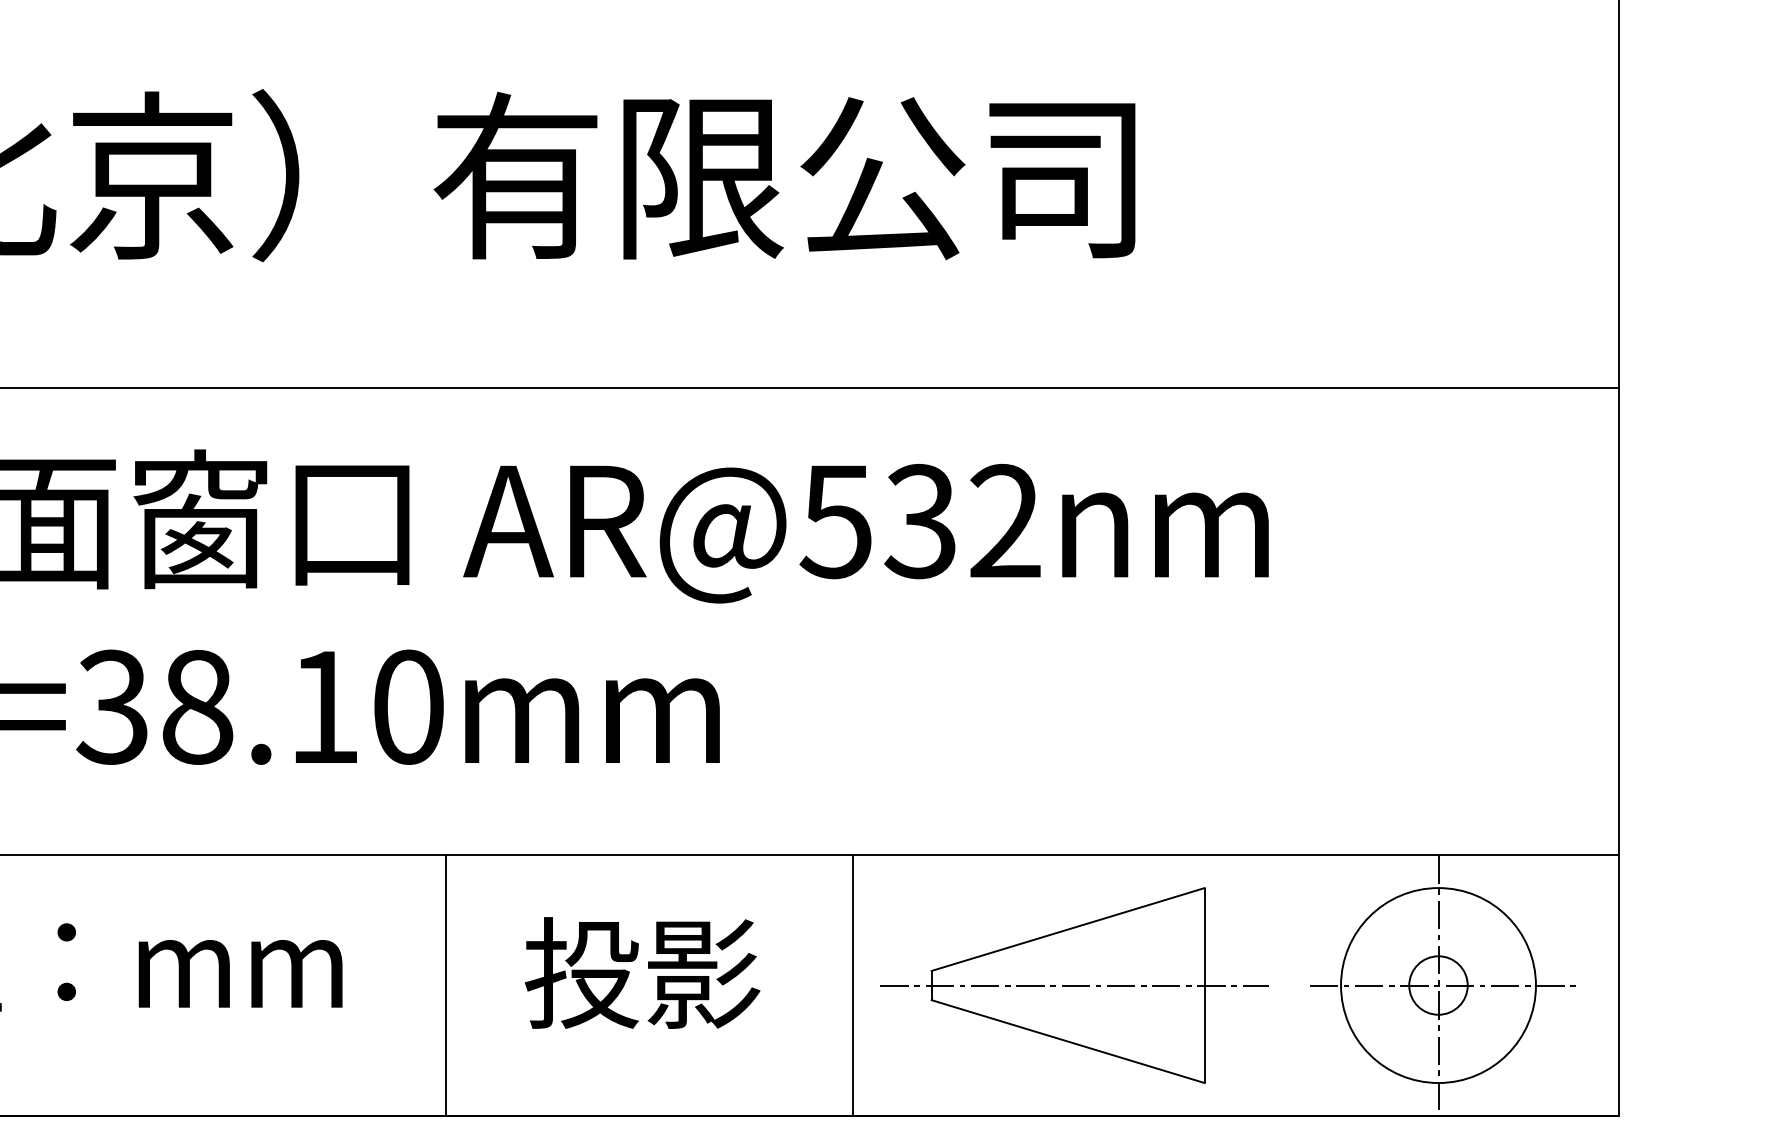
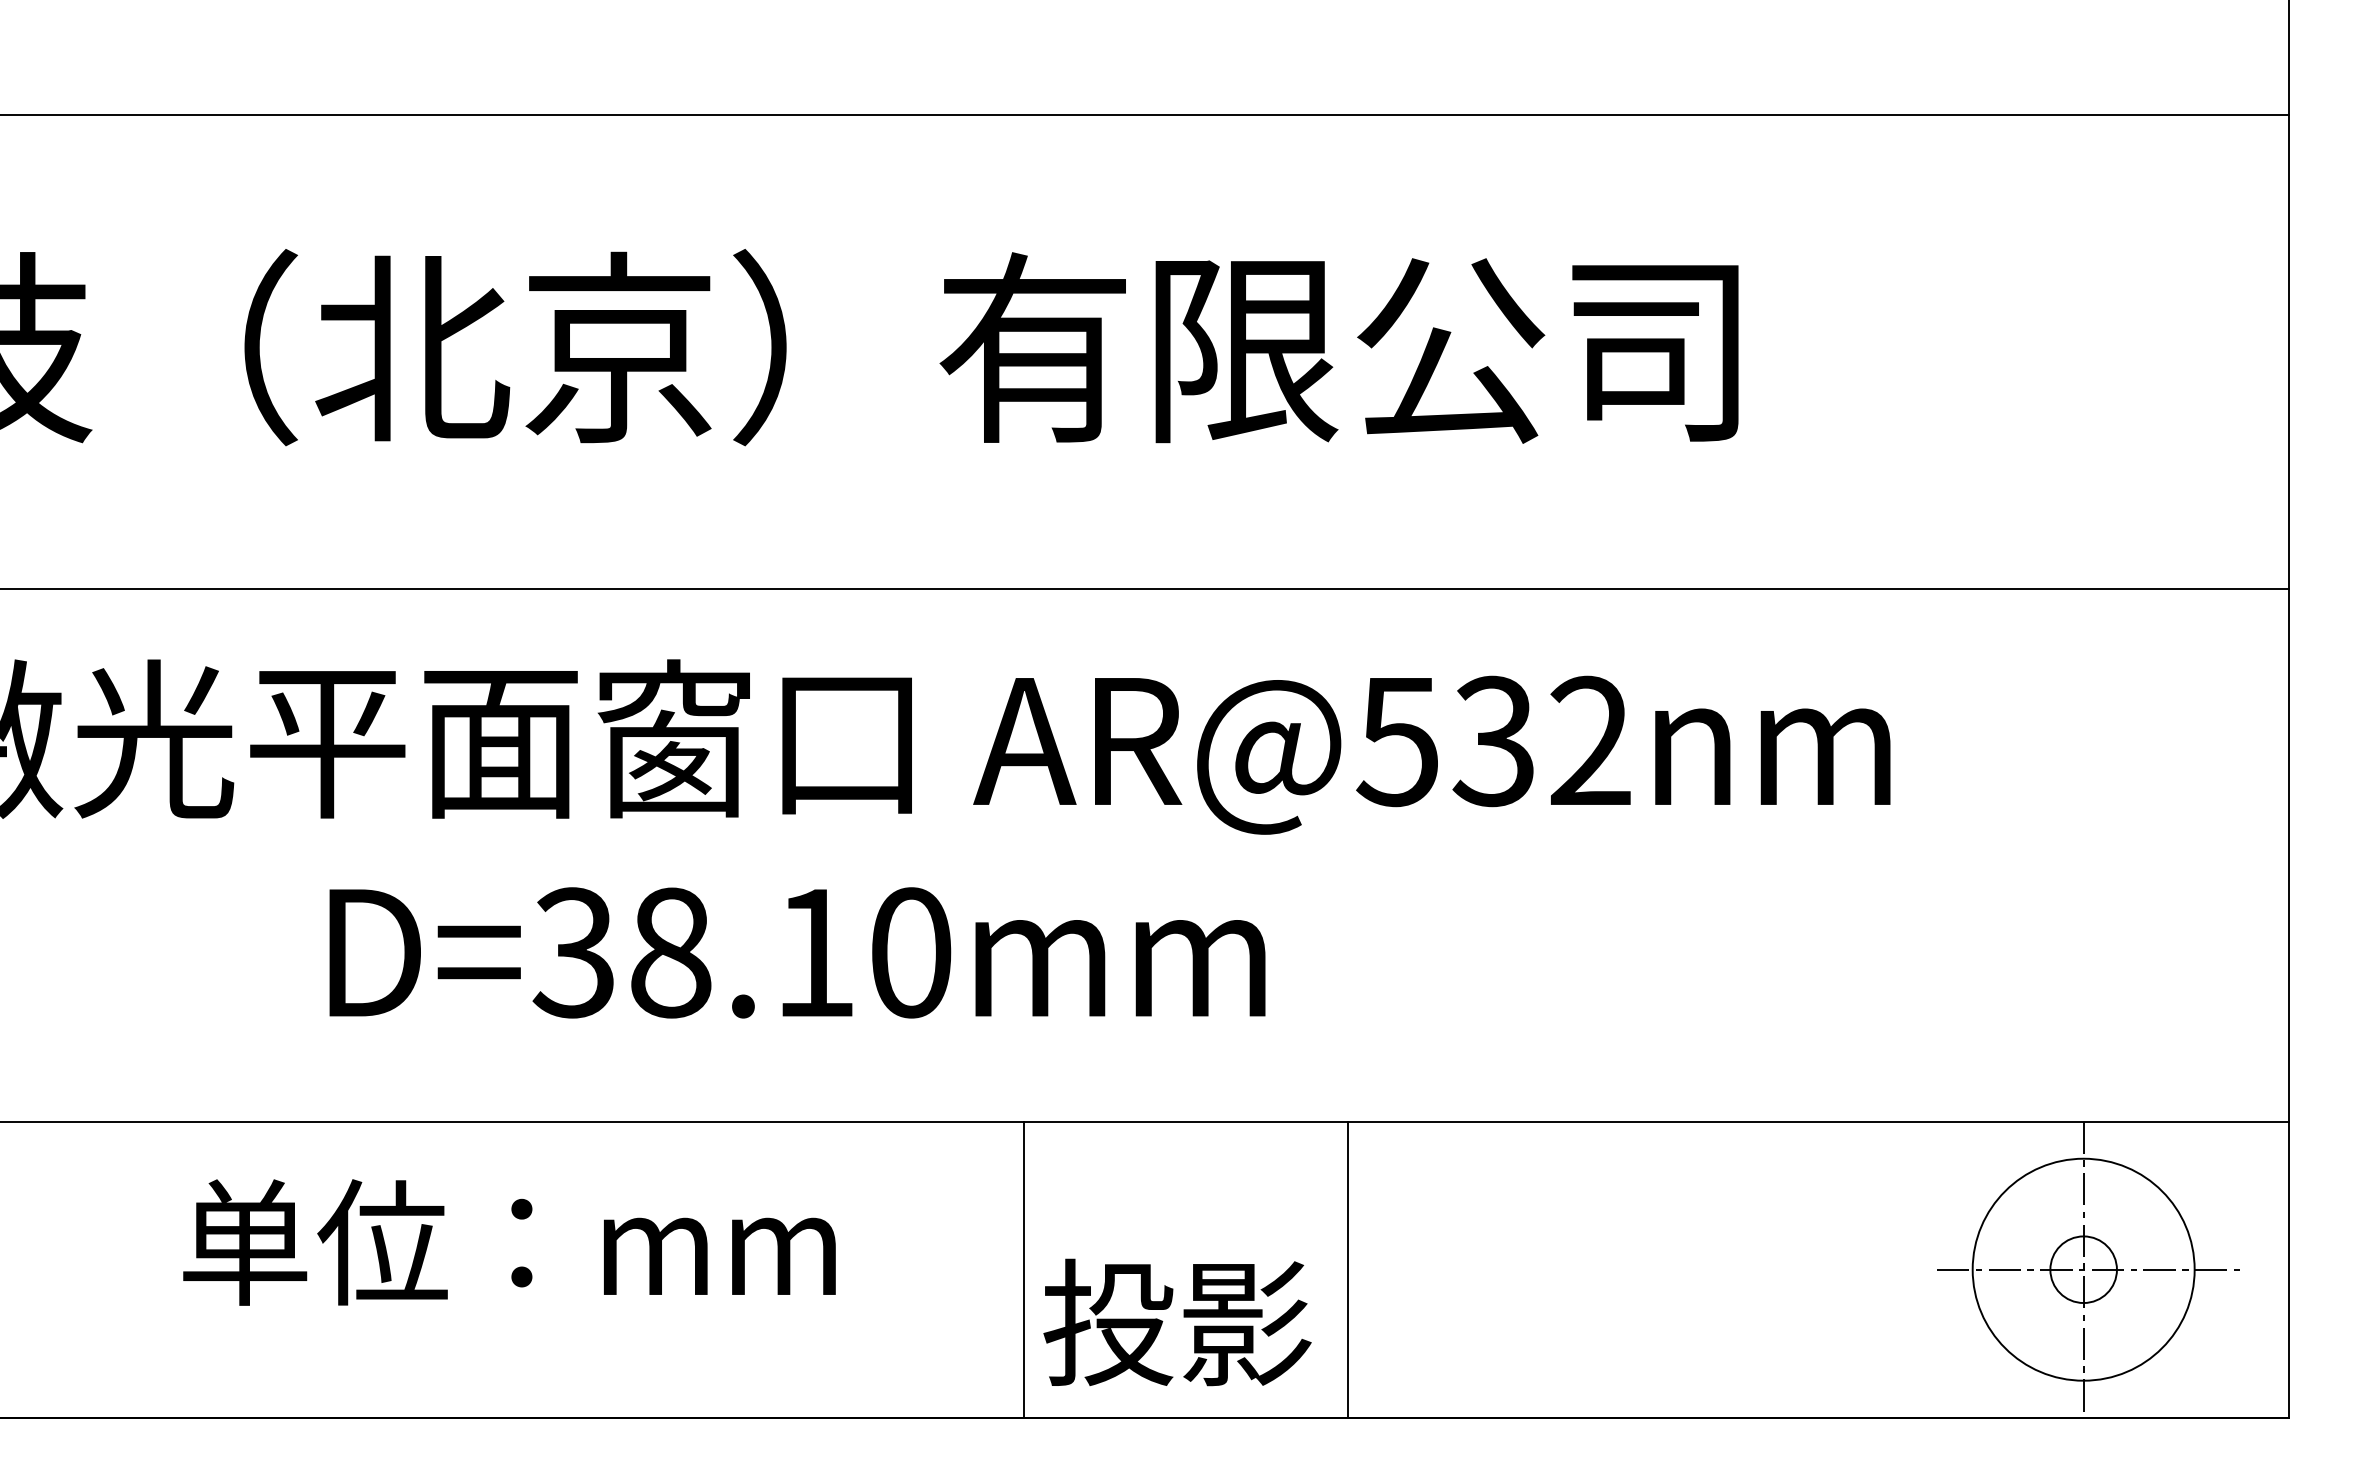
text: (642, 973) -> (1177, 1322), moved
line: (445, 985) -> (1023, 1269), moved
line: (853, 985) -> (1348, 1269), moved
part: (1074, 985) -> (1669, 1269), removed

